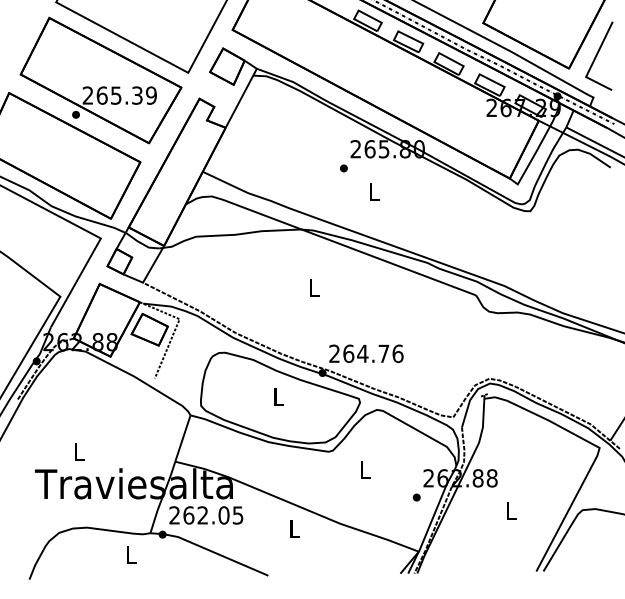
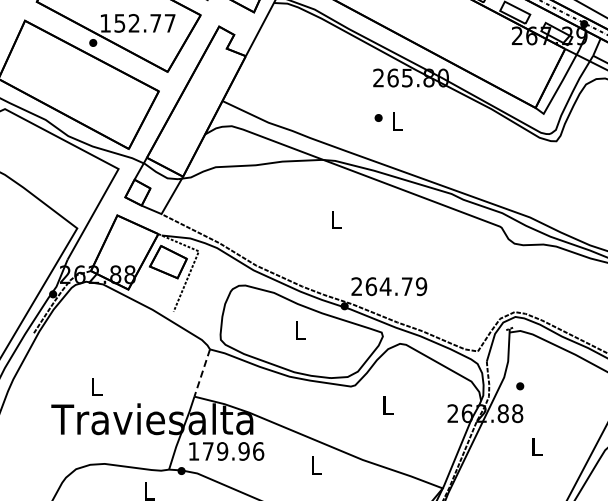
text: (119, 95) -> (137, 23), 265.39 -> 152.77
part: (343, 168) -> (378, 118), moved
text: (397, 353) -> (421, 286), 264.76 -> 264.79
line: (182, 439) -> (201, 374), solid -> dashed
part: (416, 497) -> (519, 386), moved
text: (206, 515) -> (226, 451), 262.05 -> 179.96

